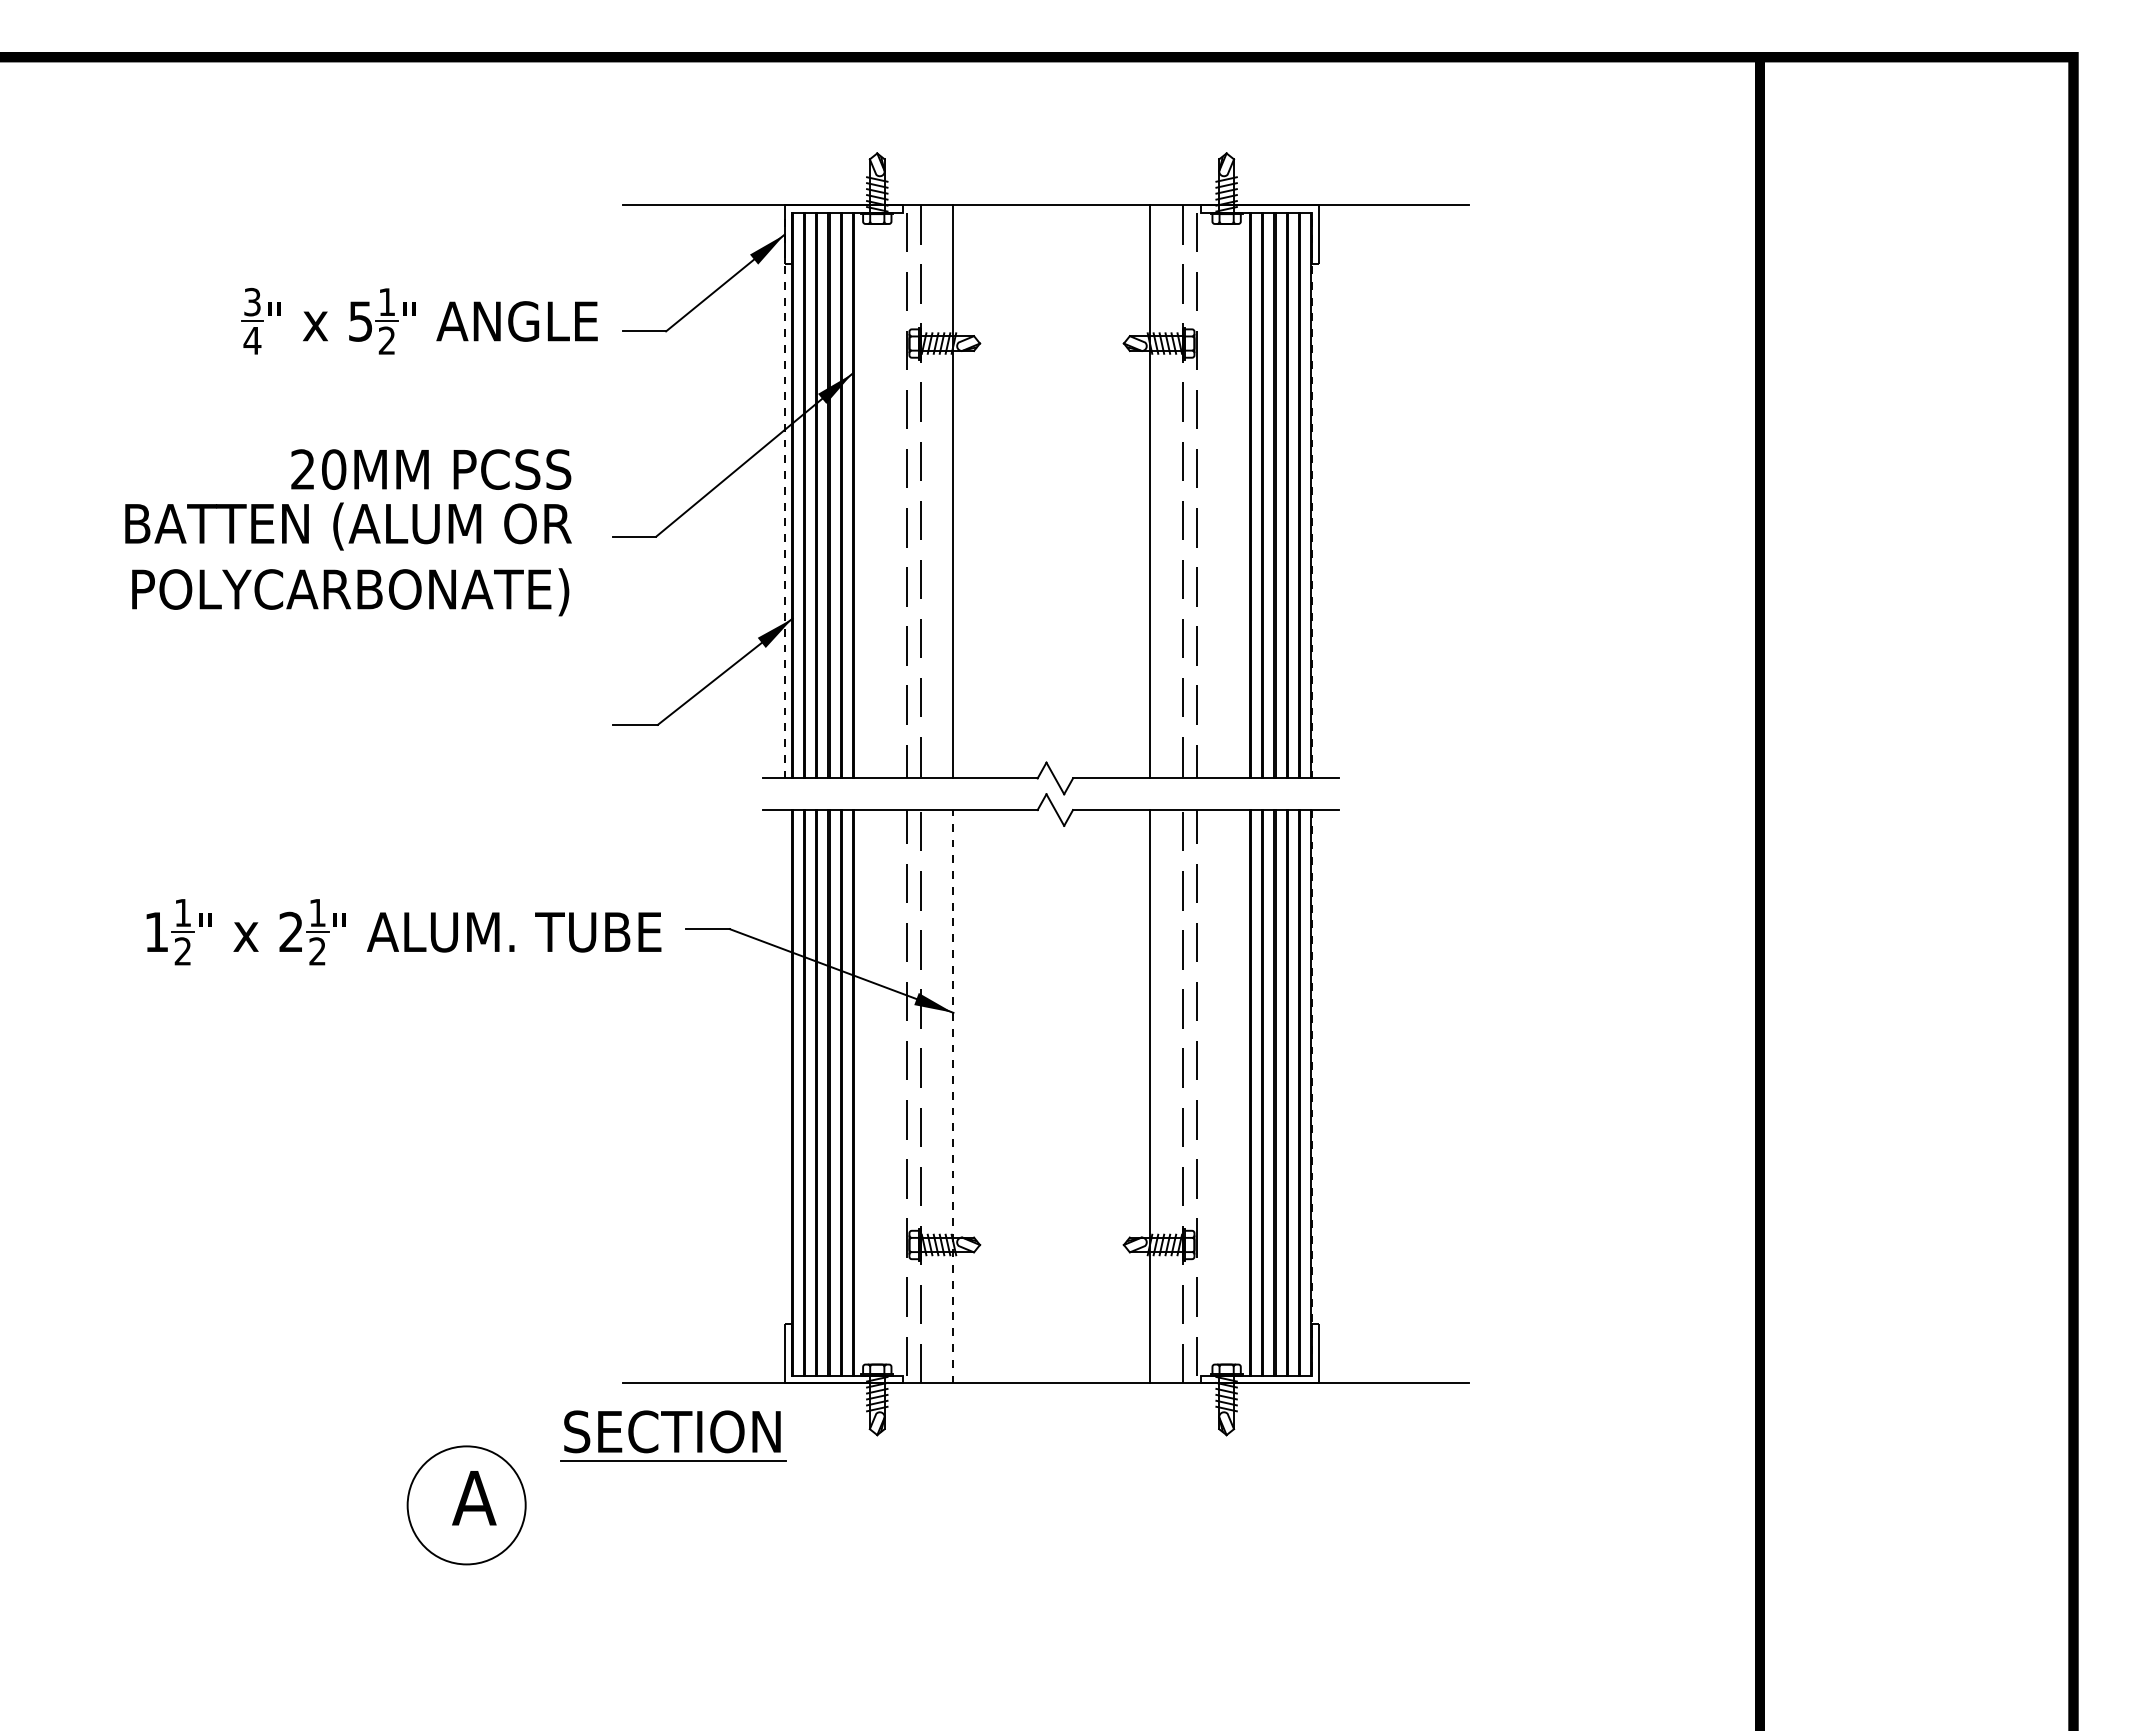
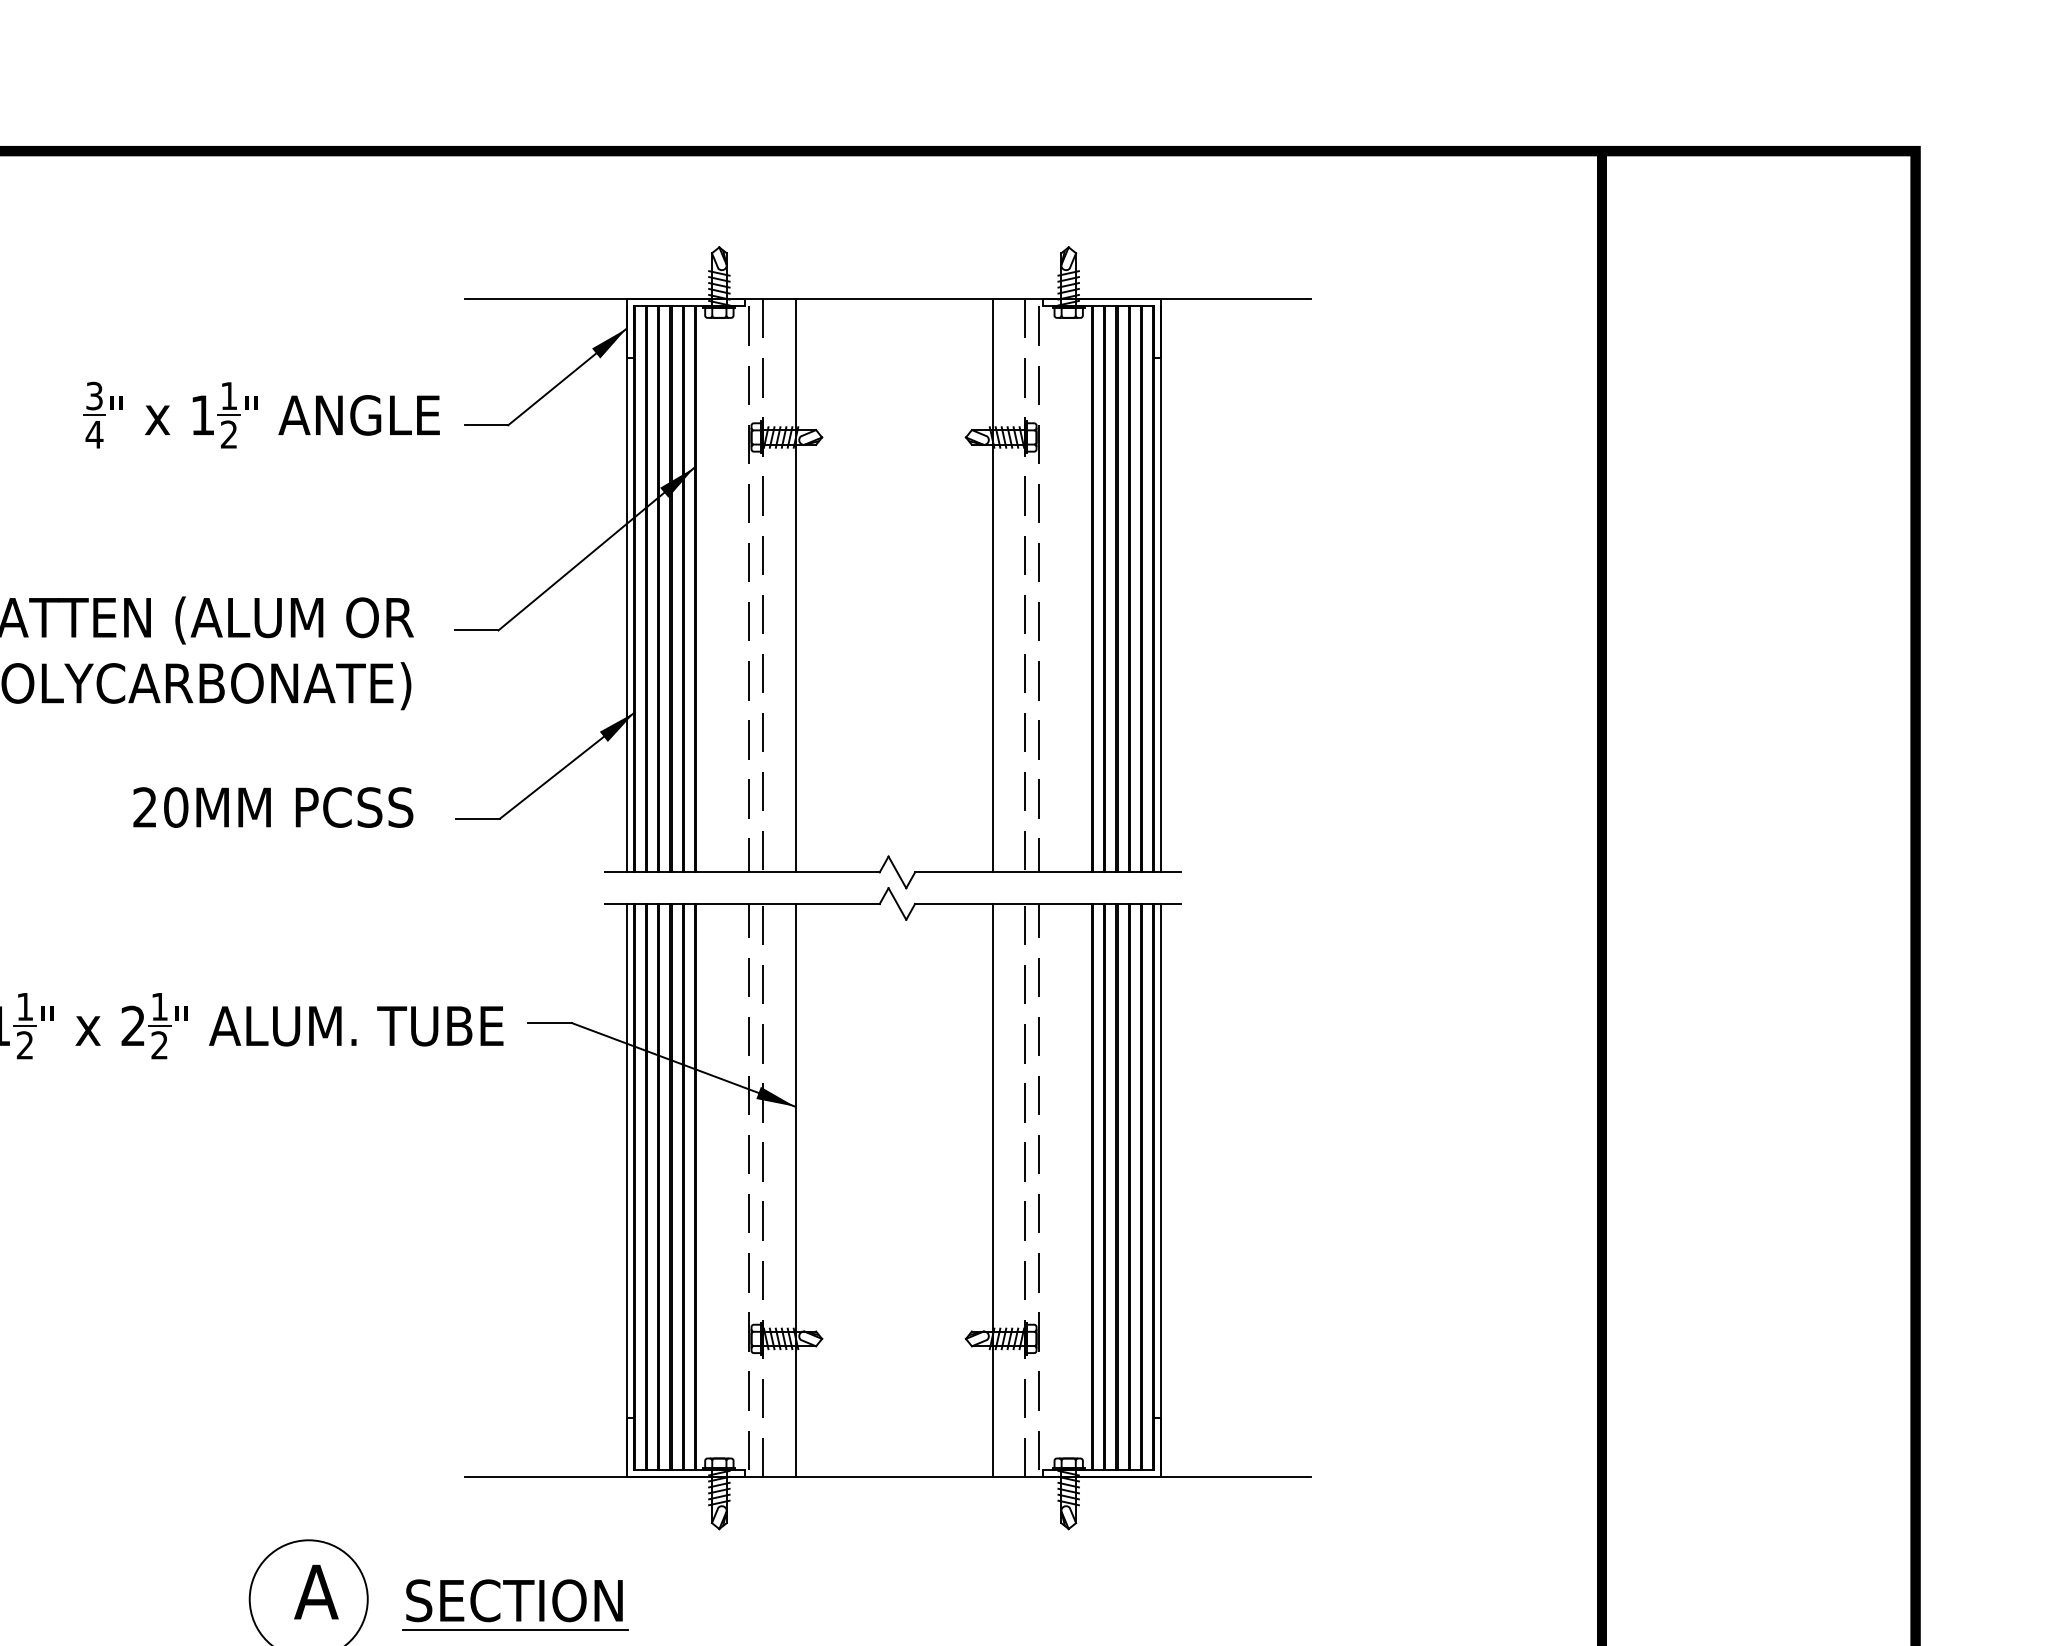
text: (360, 321) -> (202, 415), 5 -> 1
text: (431, 469) -> (273, 807), moved
line: (784, 495) -> (626, 589), dashed -> solid
line: (1312, 495) -> (1154, 589), dashed -> solid
line: (1319, 495) -> (1161, 589), added
line: (784, 1092) -> (626, 1186), added
line: (1319, 1092) -> (1161, 1186), added
line: (1312, 1093) -> (1154, 1187), dashed -> solid
line: (953, 1096) -> (795, 1190), dashed -> solid
part: (673, 1435) -> (515, 1604), moved

